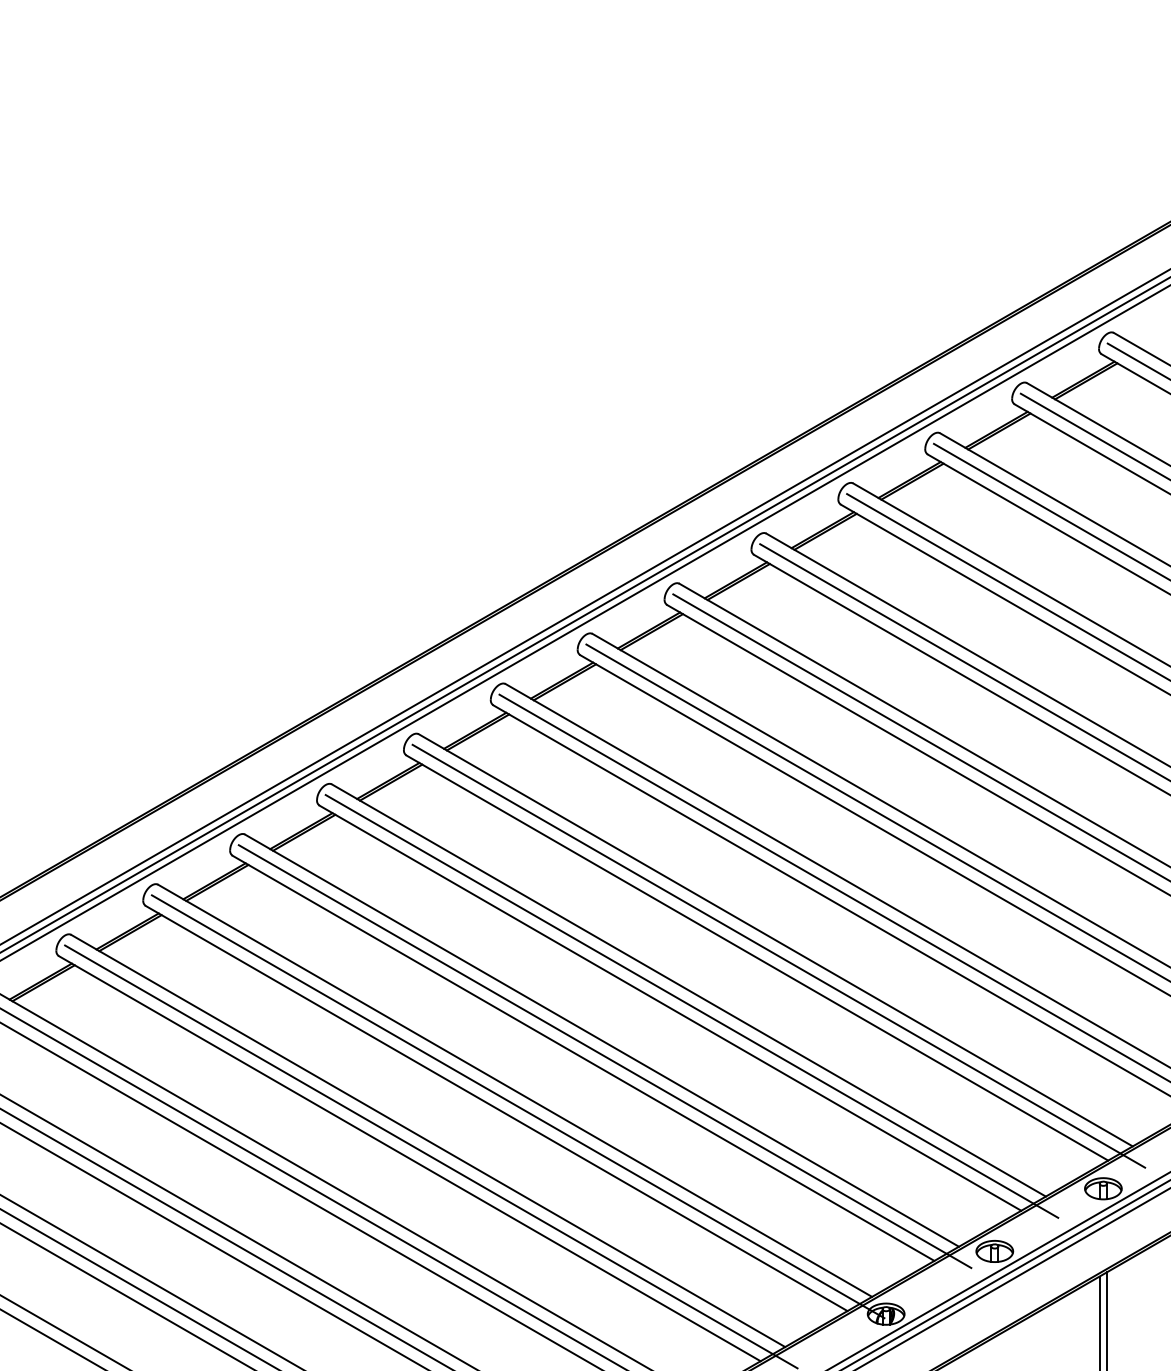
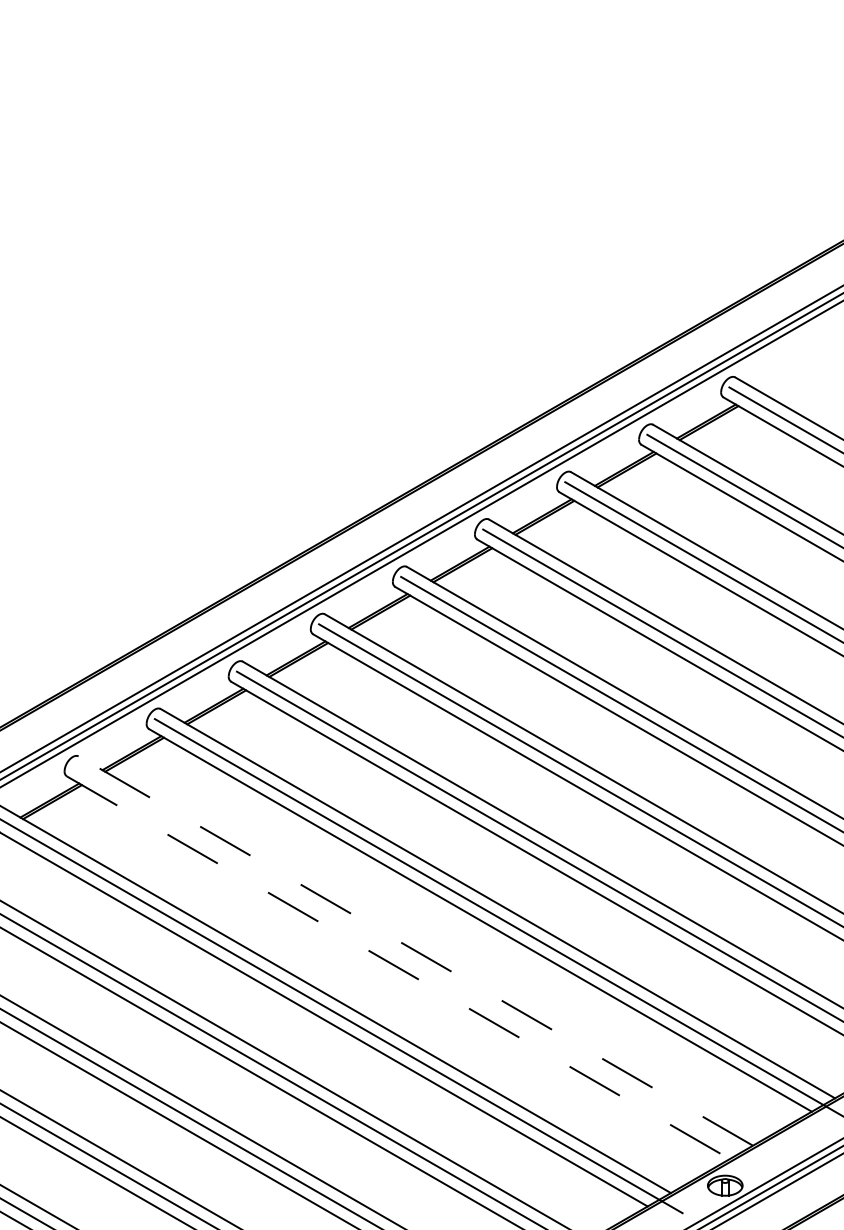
line: (775, 940) -> (415, 951), solid -> dashed
line: (778, 955) -> (418, 965), removed
line: (757, 958) -> (398, 968), solid -> dashed

